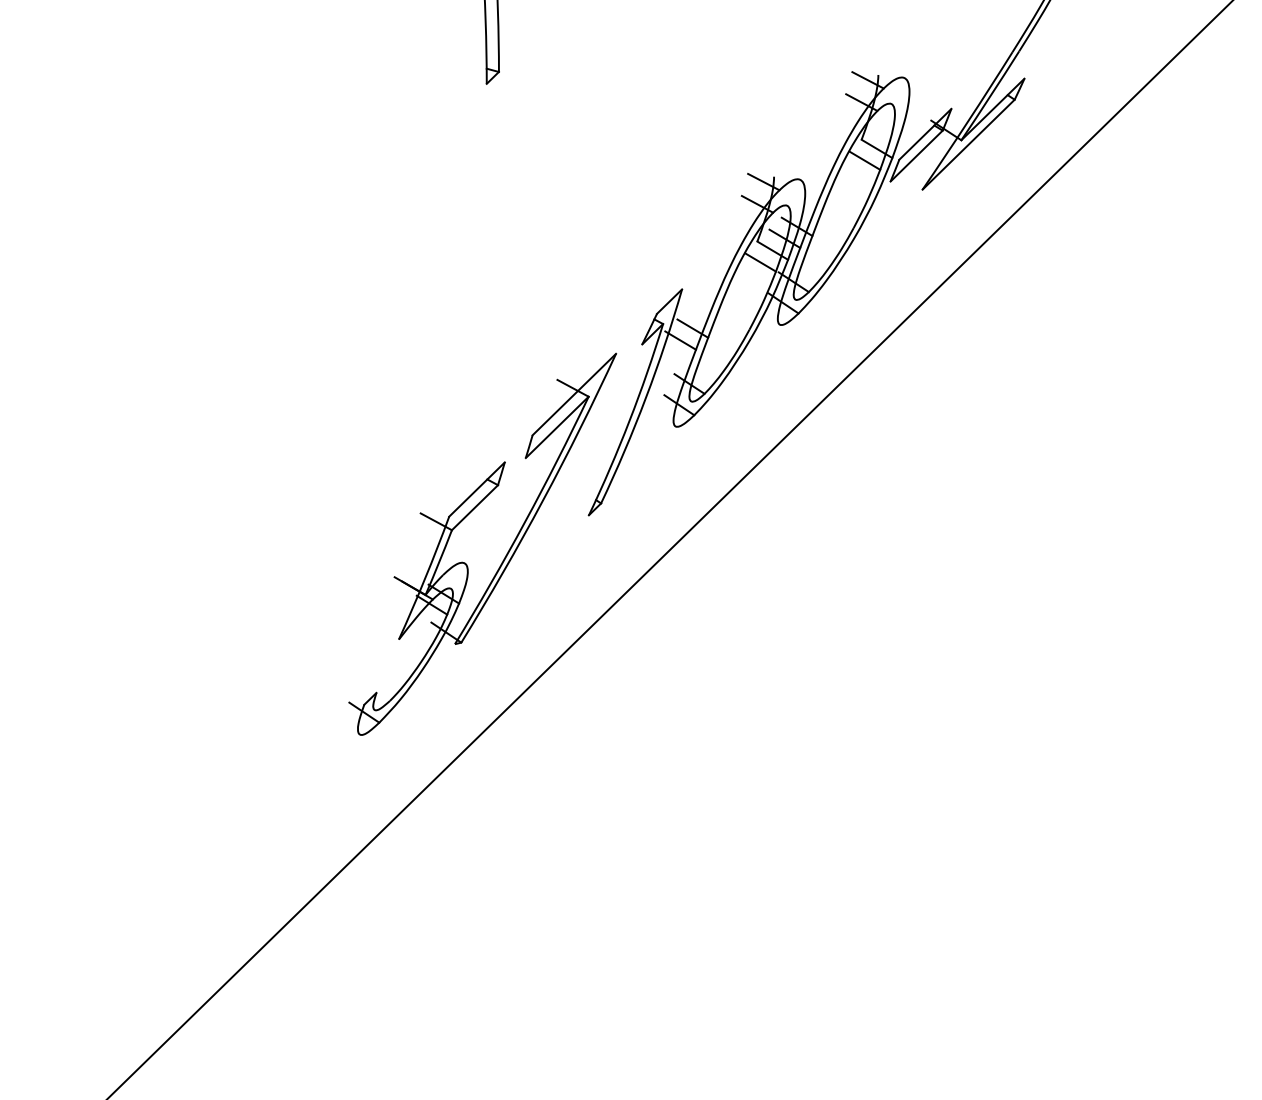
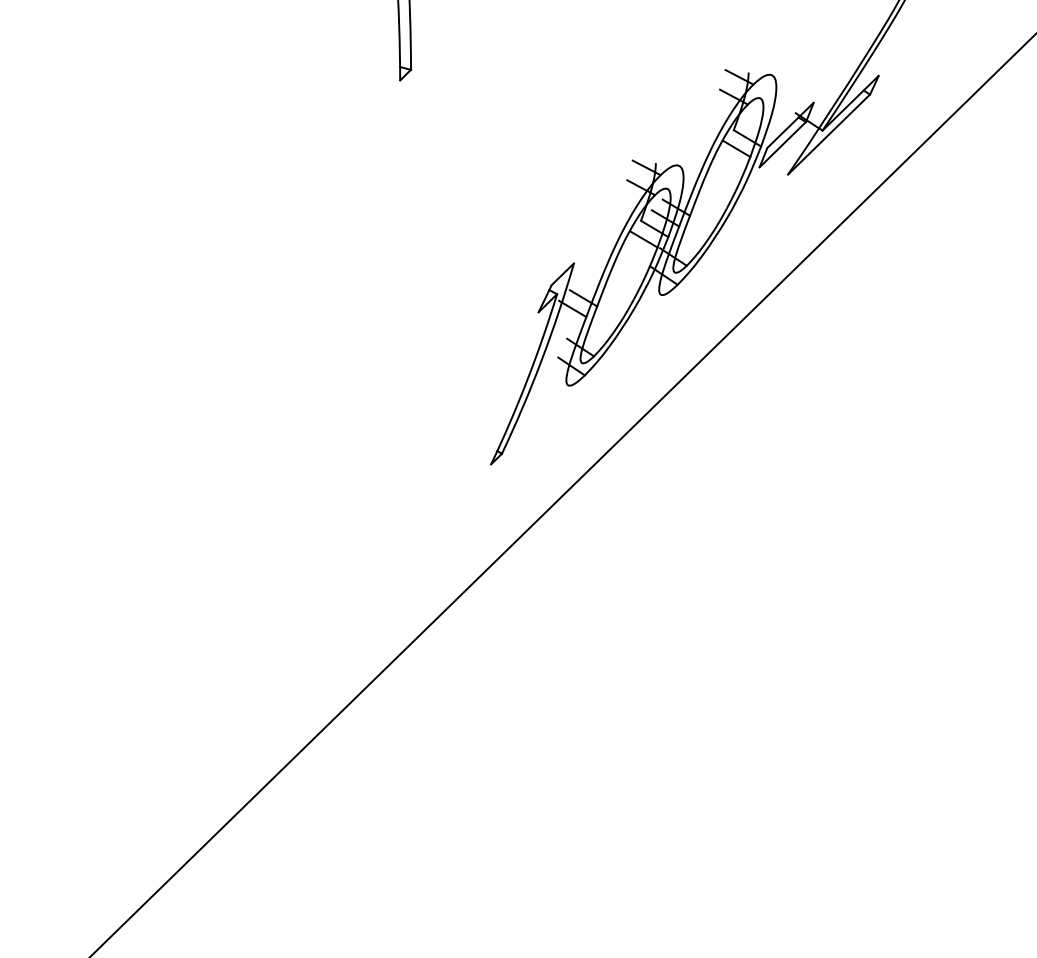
part: (465, 562) -> (381, 506), removed

